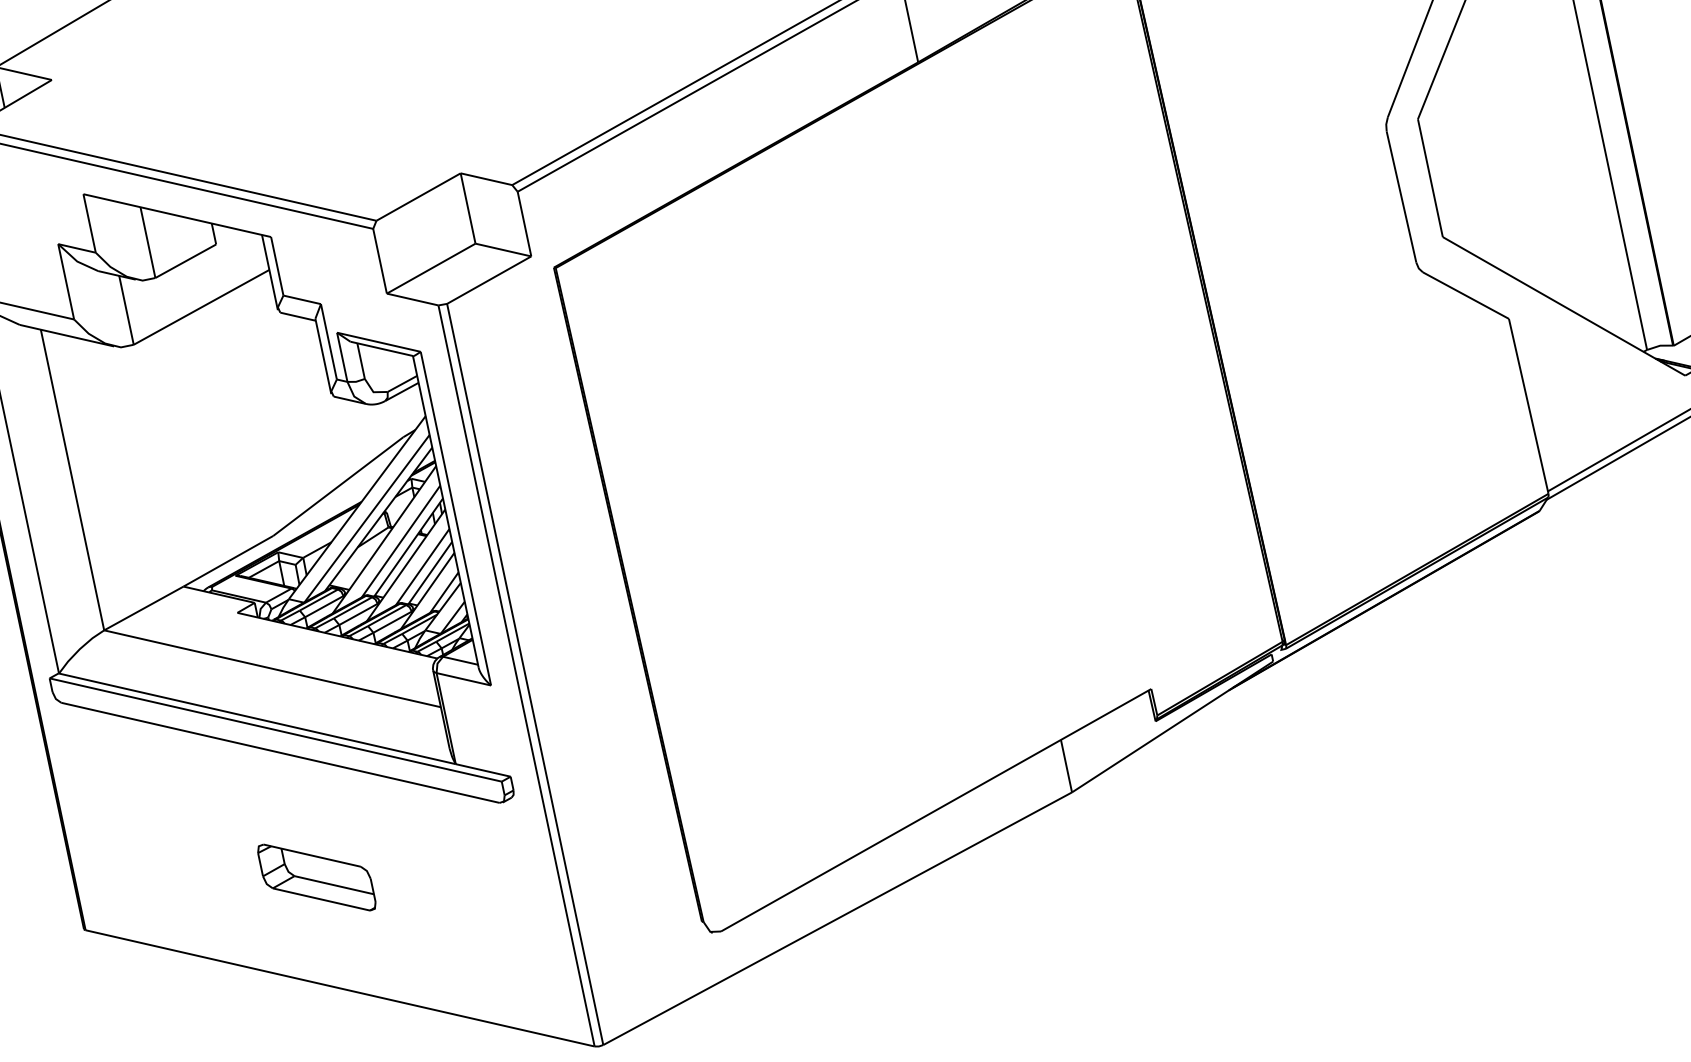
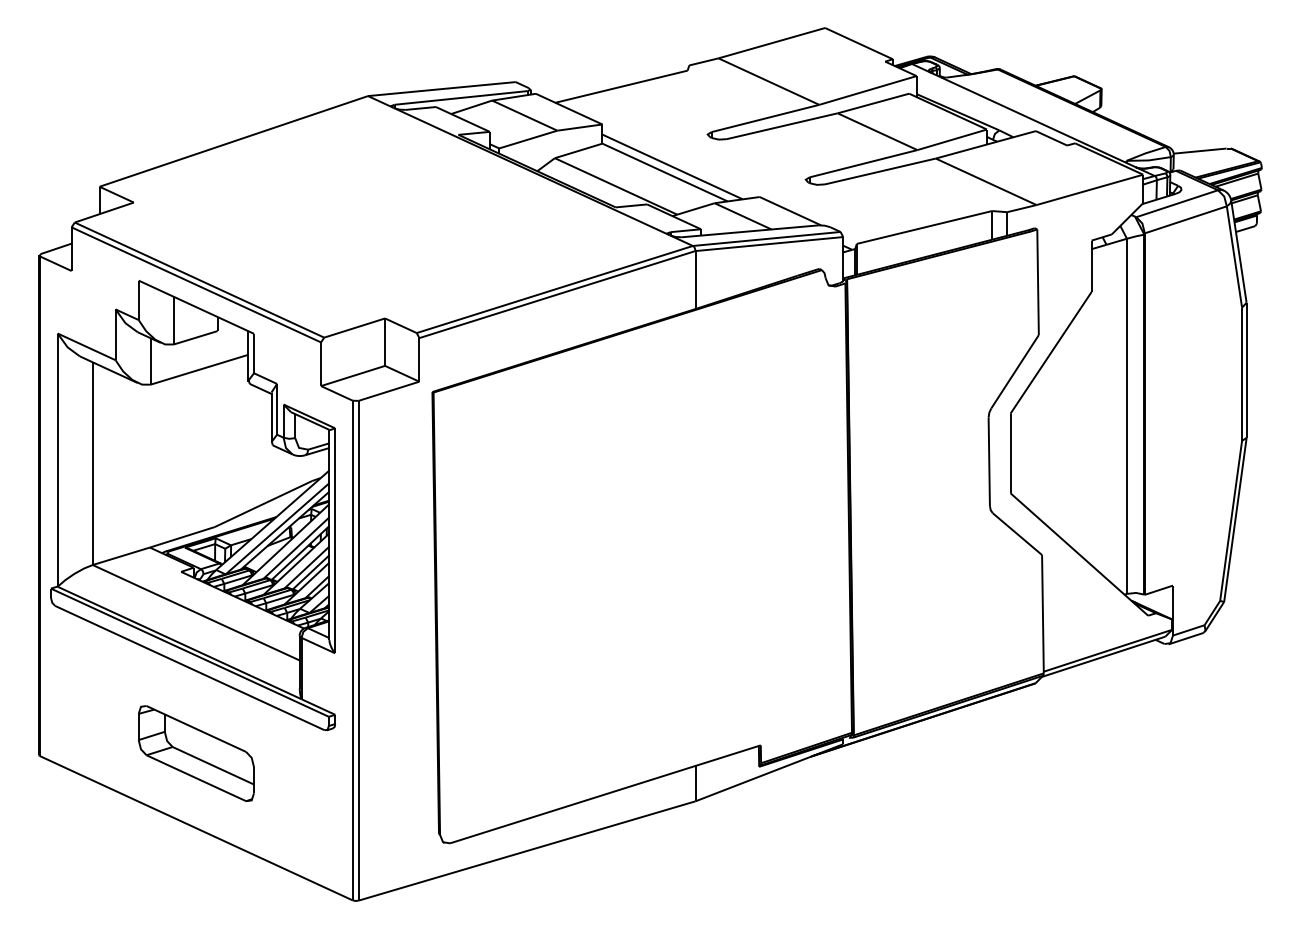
part: (316, 877) -> (196, 753), size x1.67

